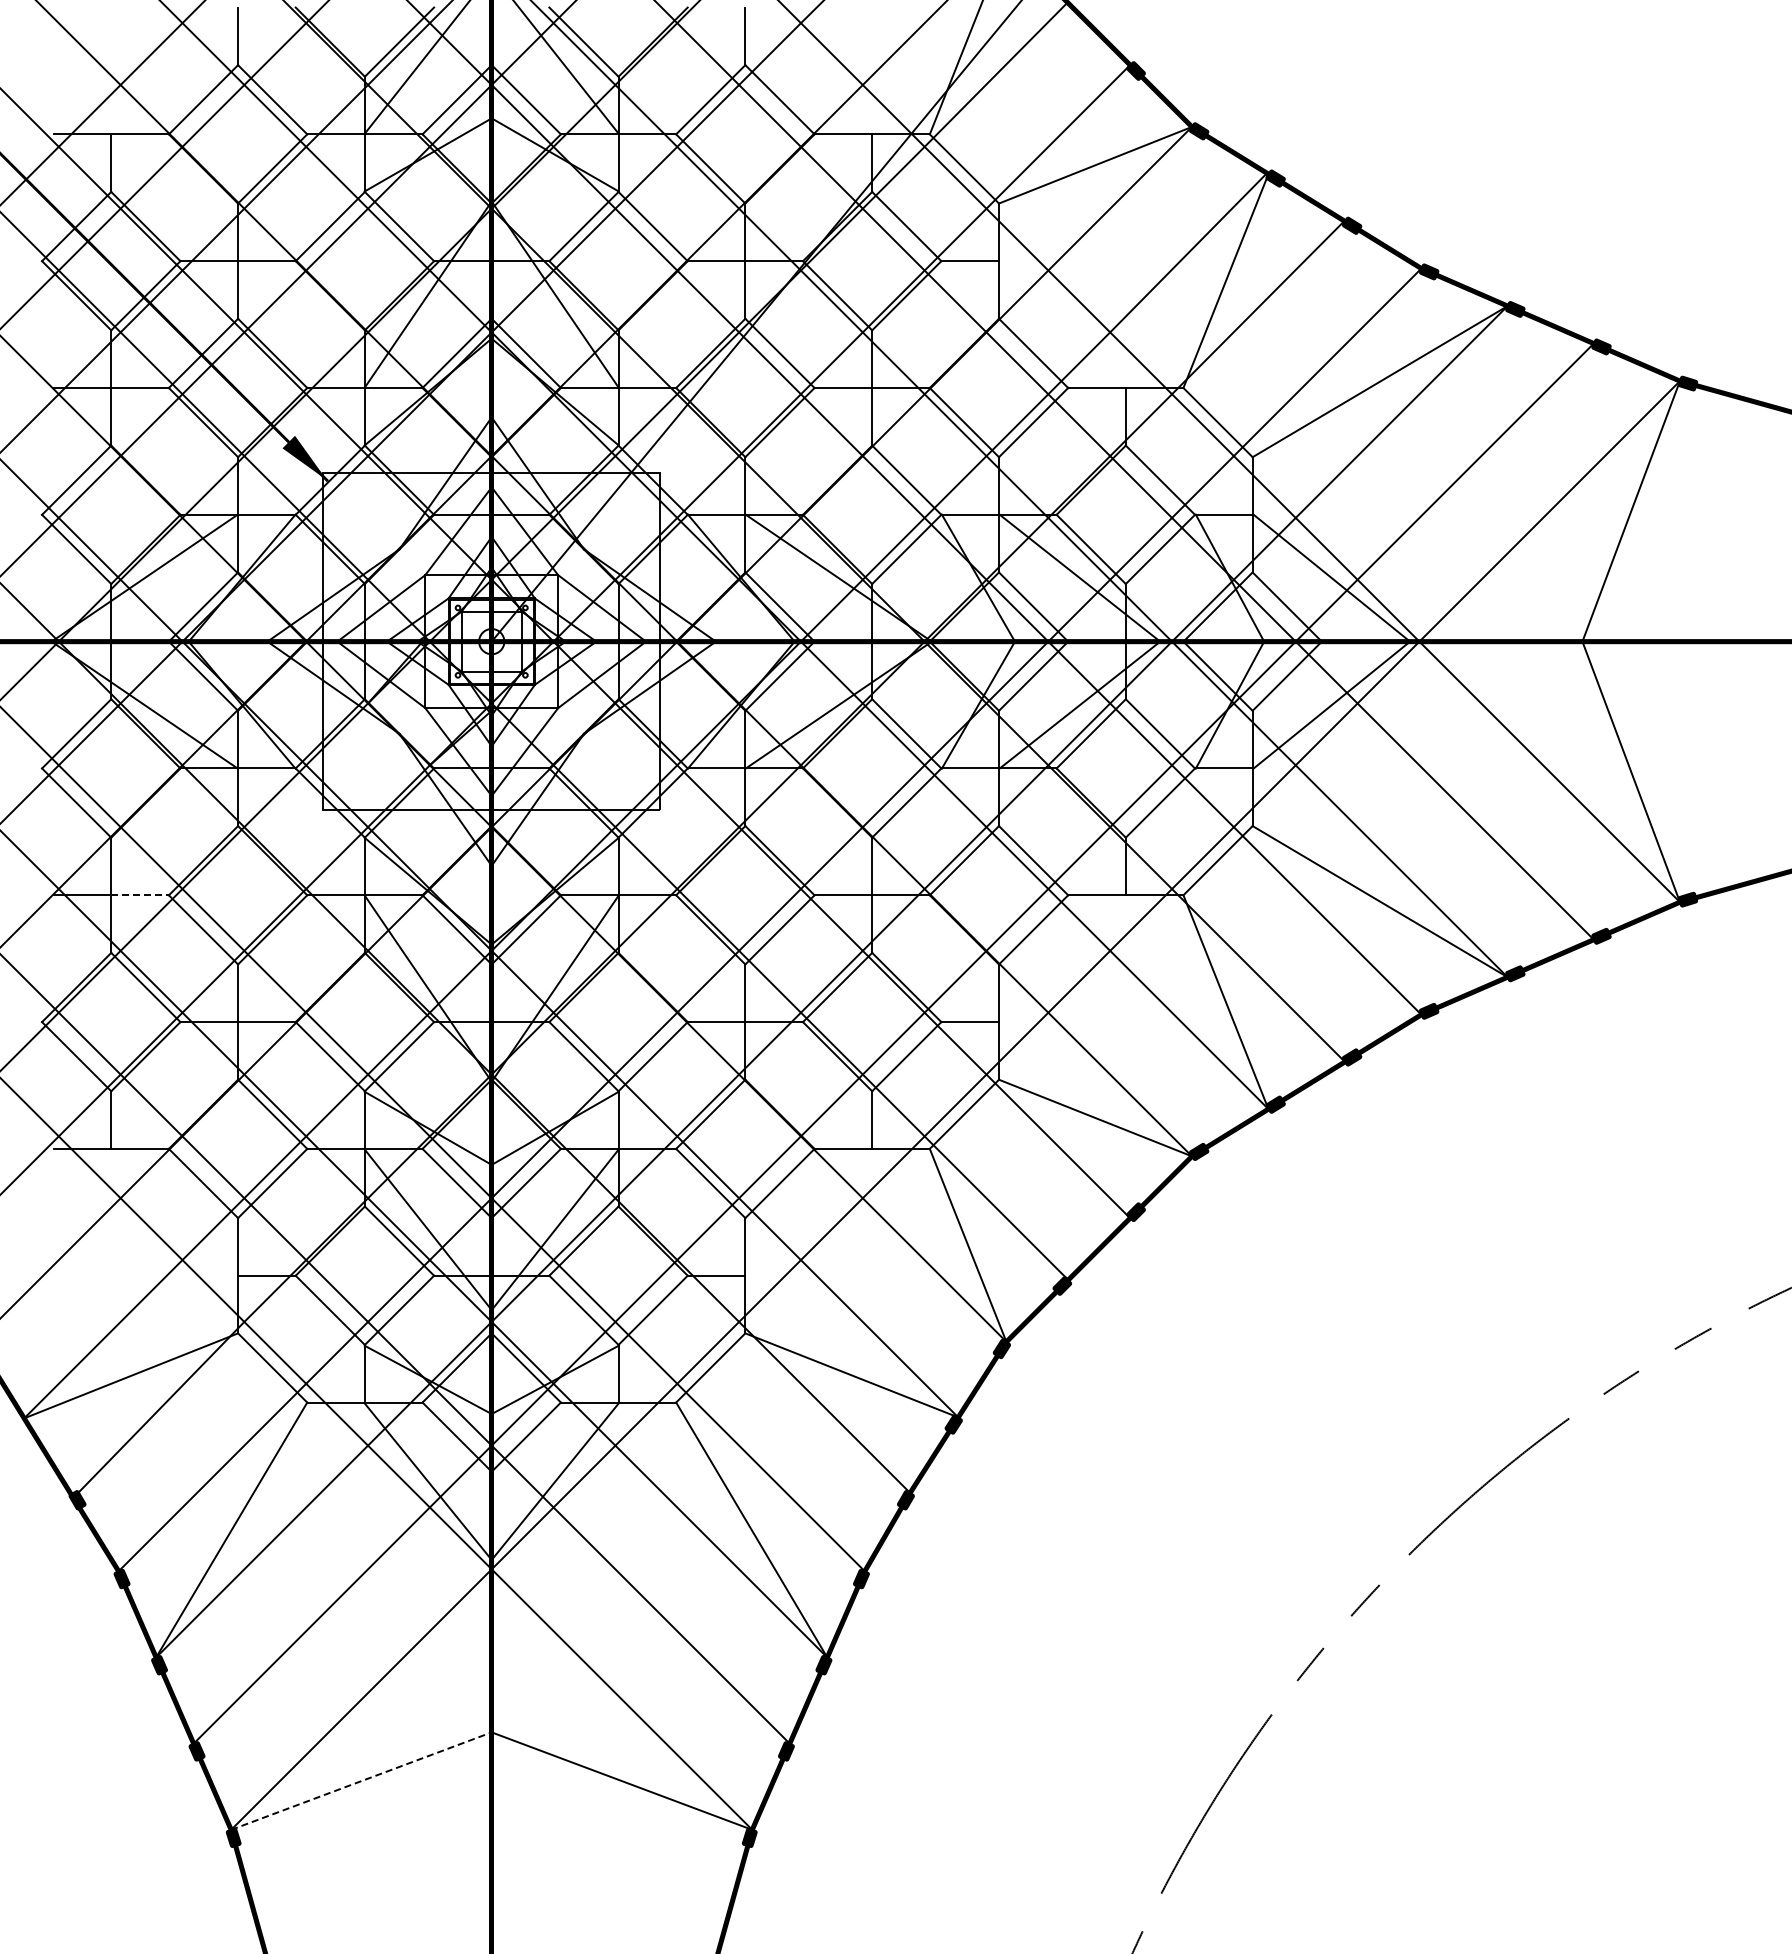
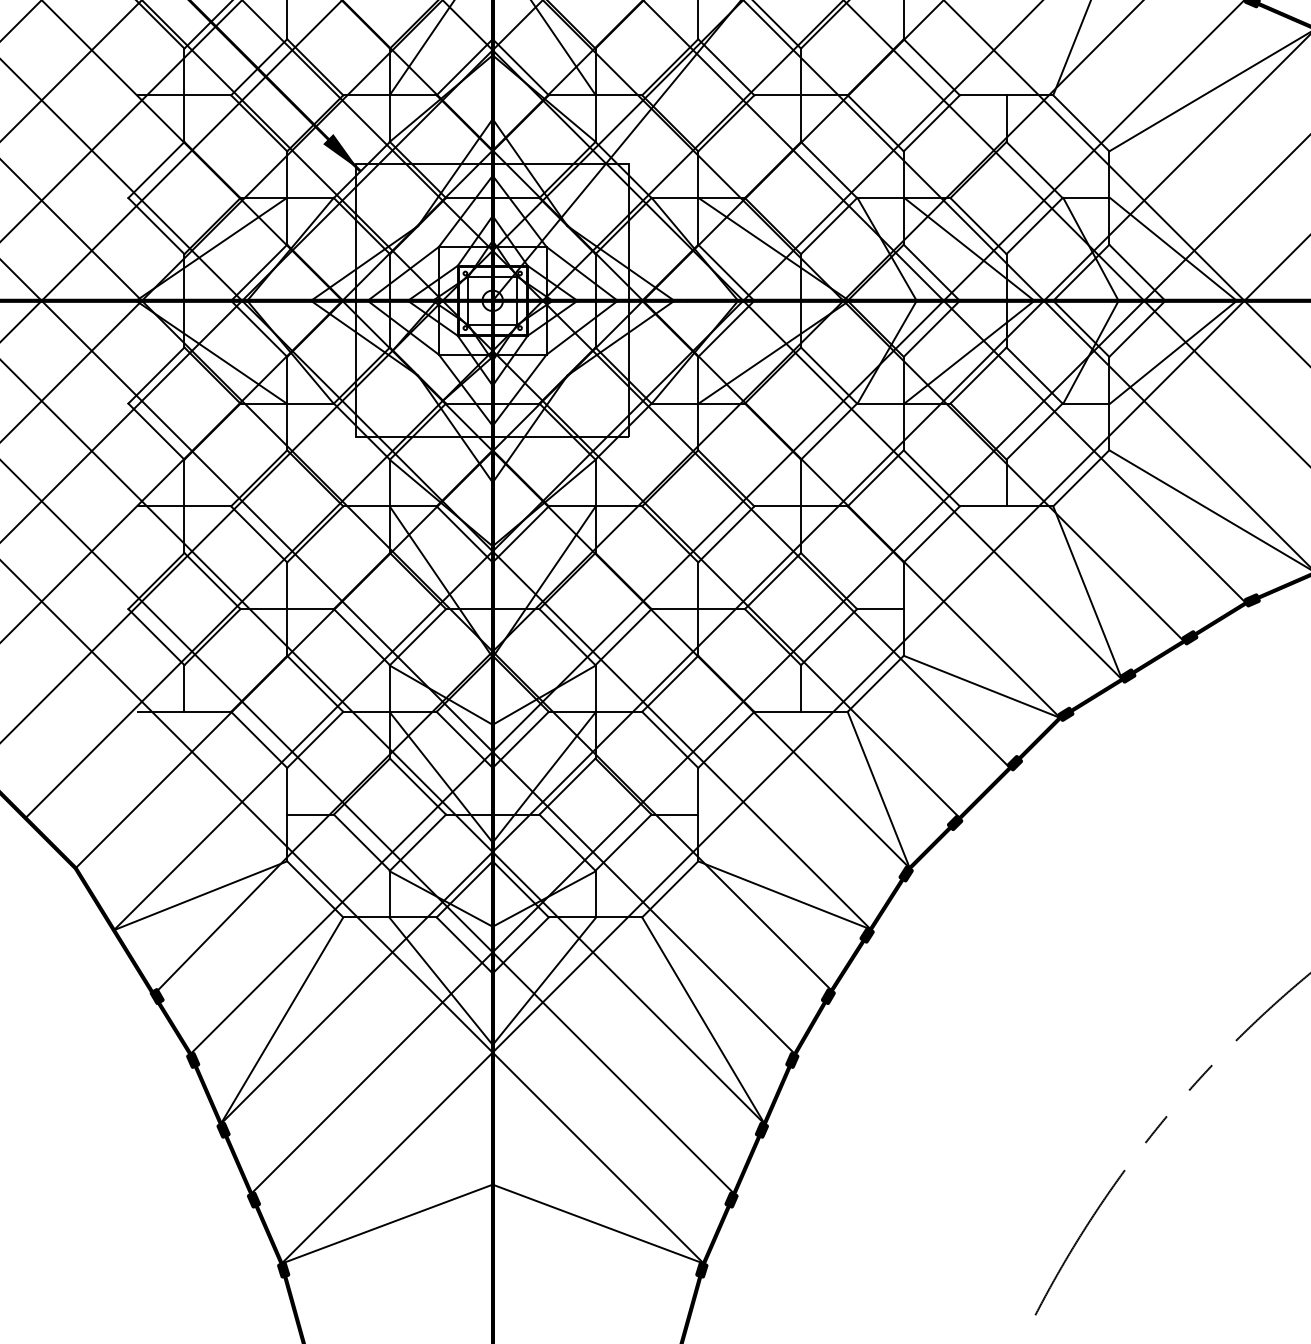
line: (140, 895) -> (208, 506), dashed -> solid
line: (361, 1780) -> (387, 1223), dashed -> solid

